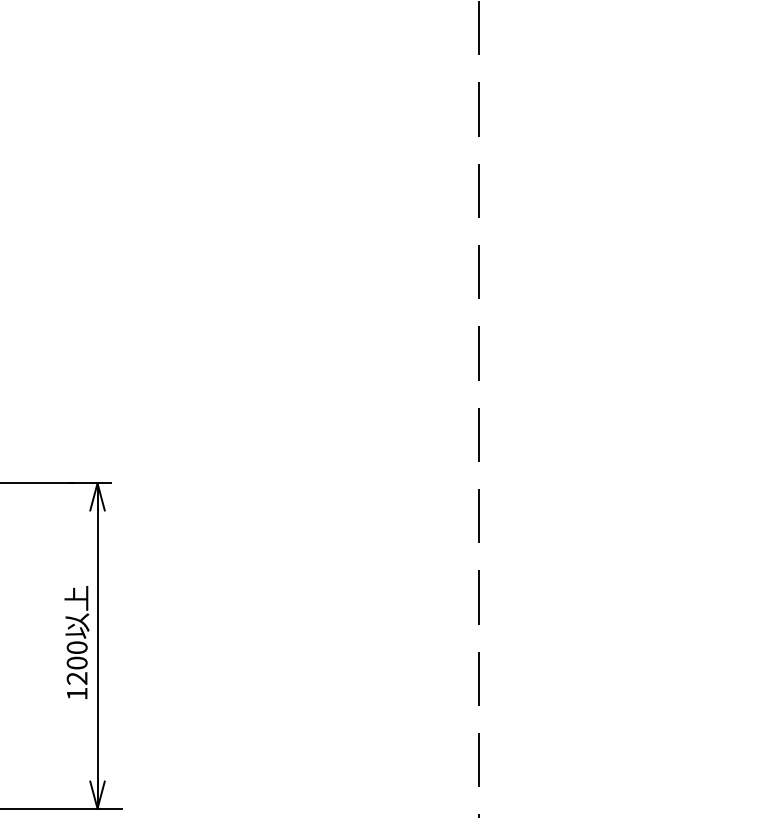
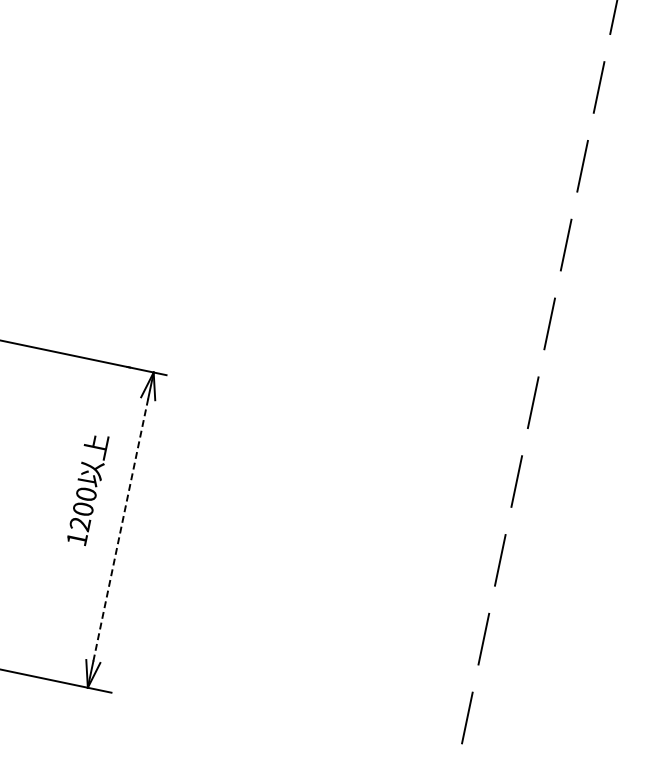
text: (76, 642) -> (86, 489), moved
line: (97, 646) -> (120, 530), solid -> dashed

